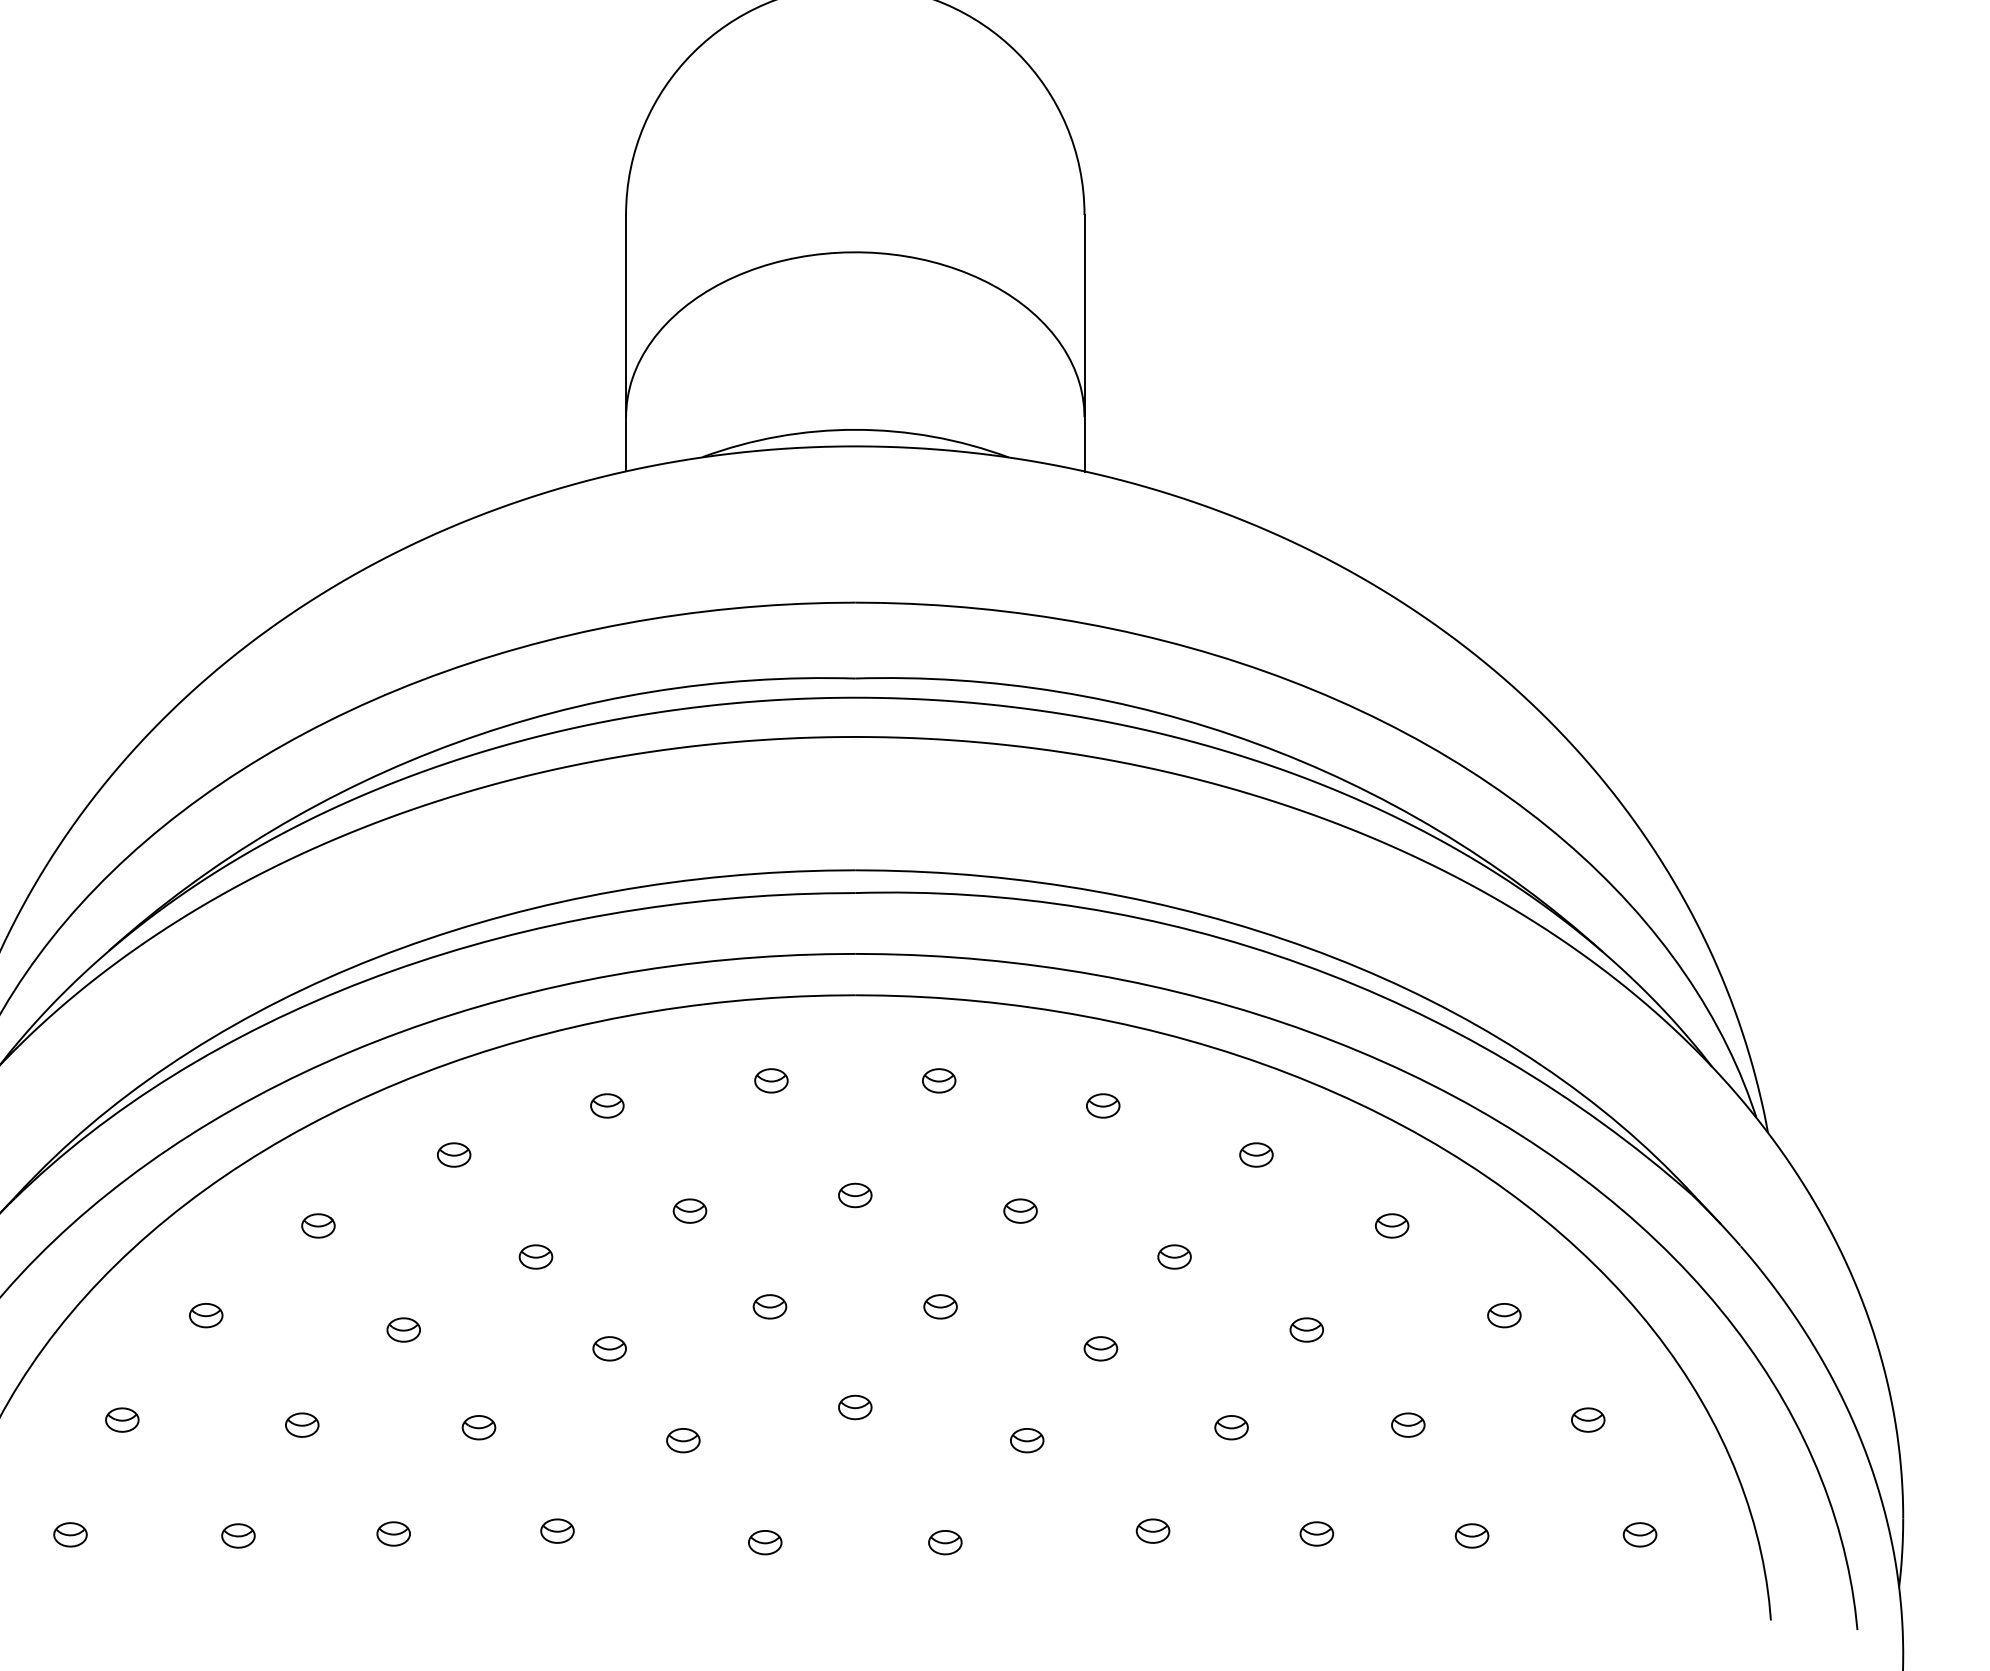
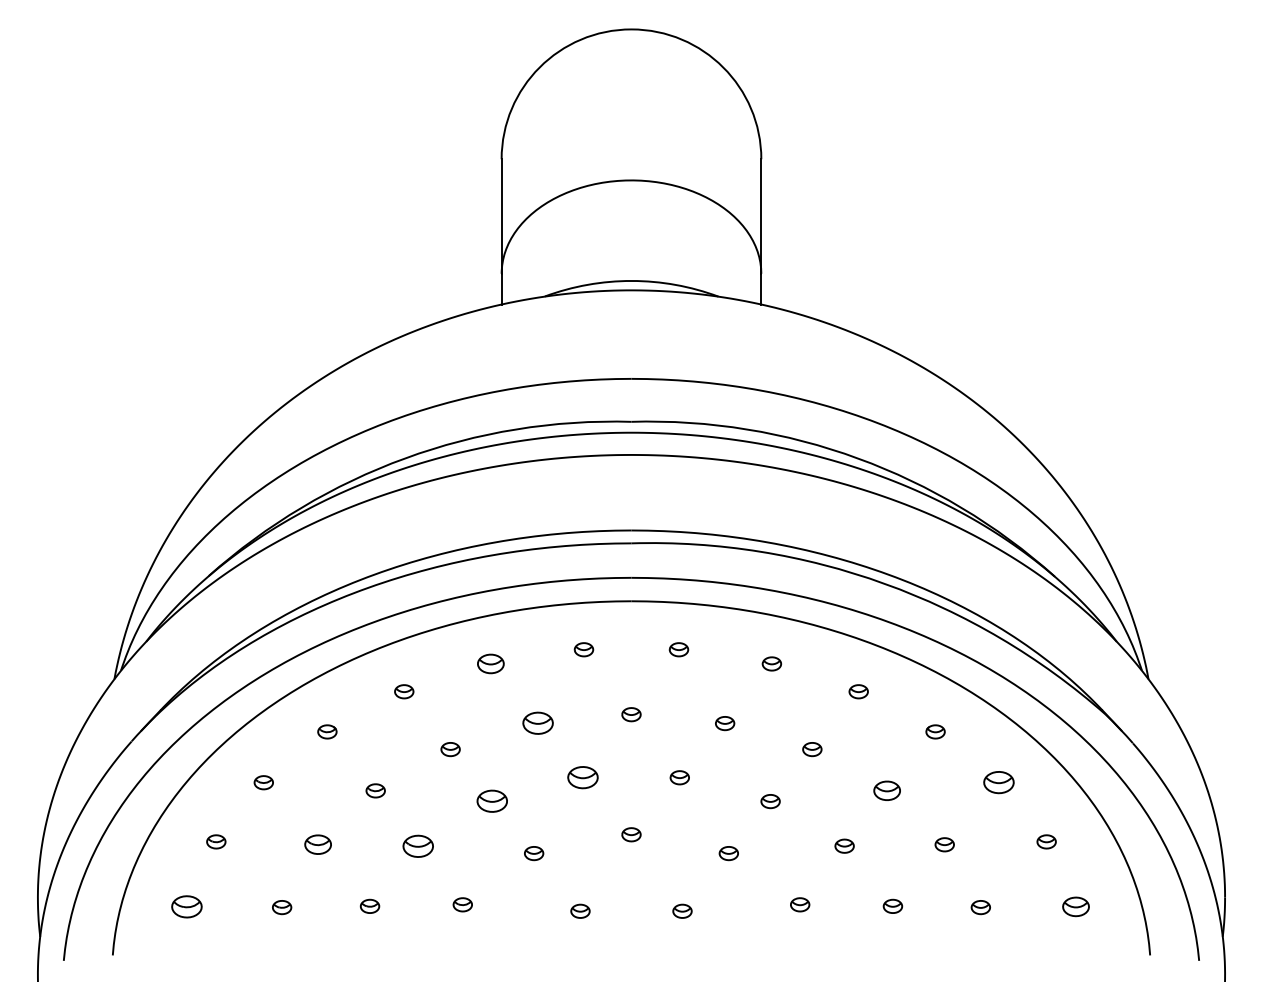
part: (608, 1105) -> (491, 663), size x1.4
part: (689, 1211) -> (537, 723), size x1.6
part: (770, 1306) -> (583, 777), size x1.6
part: (1504, 1315) -> (999, 782), size x1.6
part: (1307, 1329) -> (887, 790), size x1.4
part: (609, 1348) -> (492, 801), size x1.6
part: (302, 1424) -> (318, 844), size x1.4
part: (479, 1426) -> (418, 845), size x1.6
part: (69, 1534) -> (186, 906), size x1.6
part: (1639, 1534) -> (1075, 906), size x1.4

